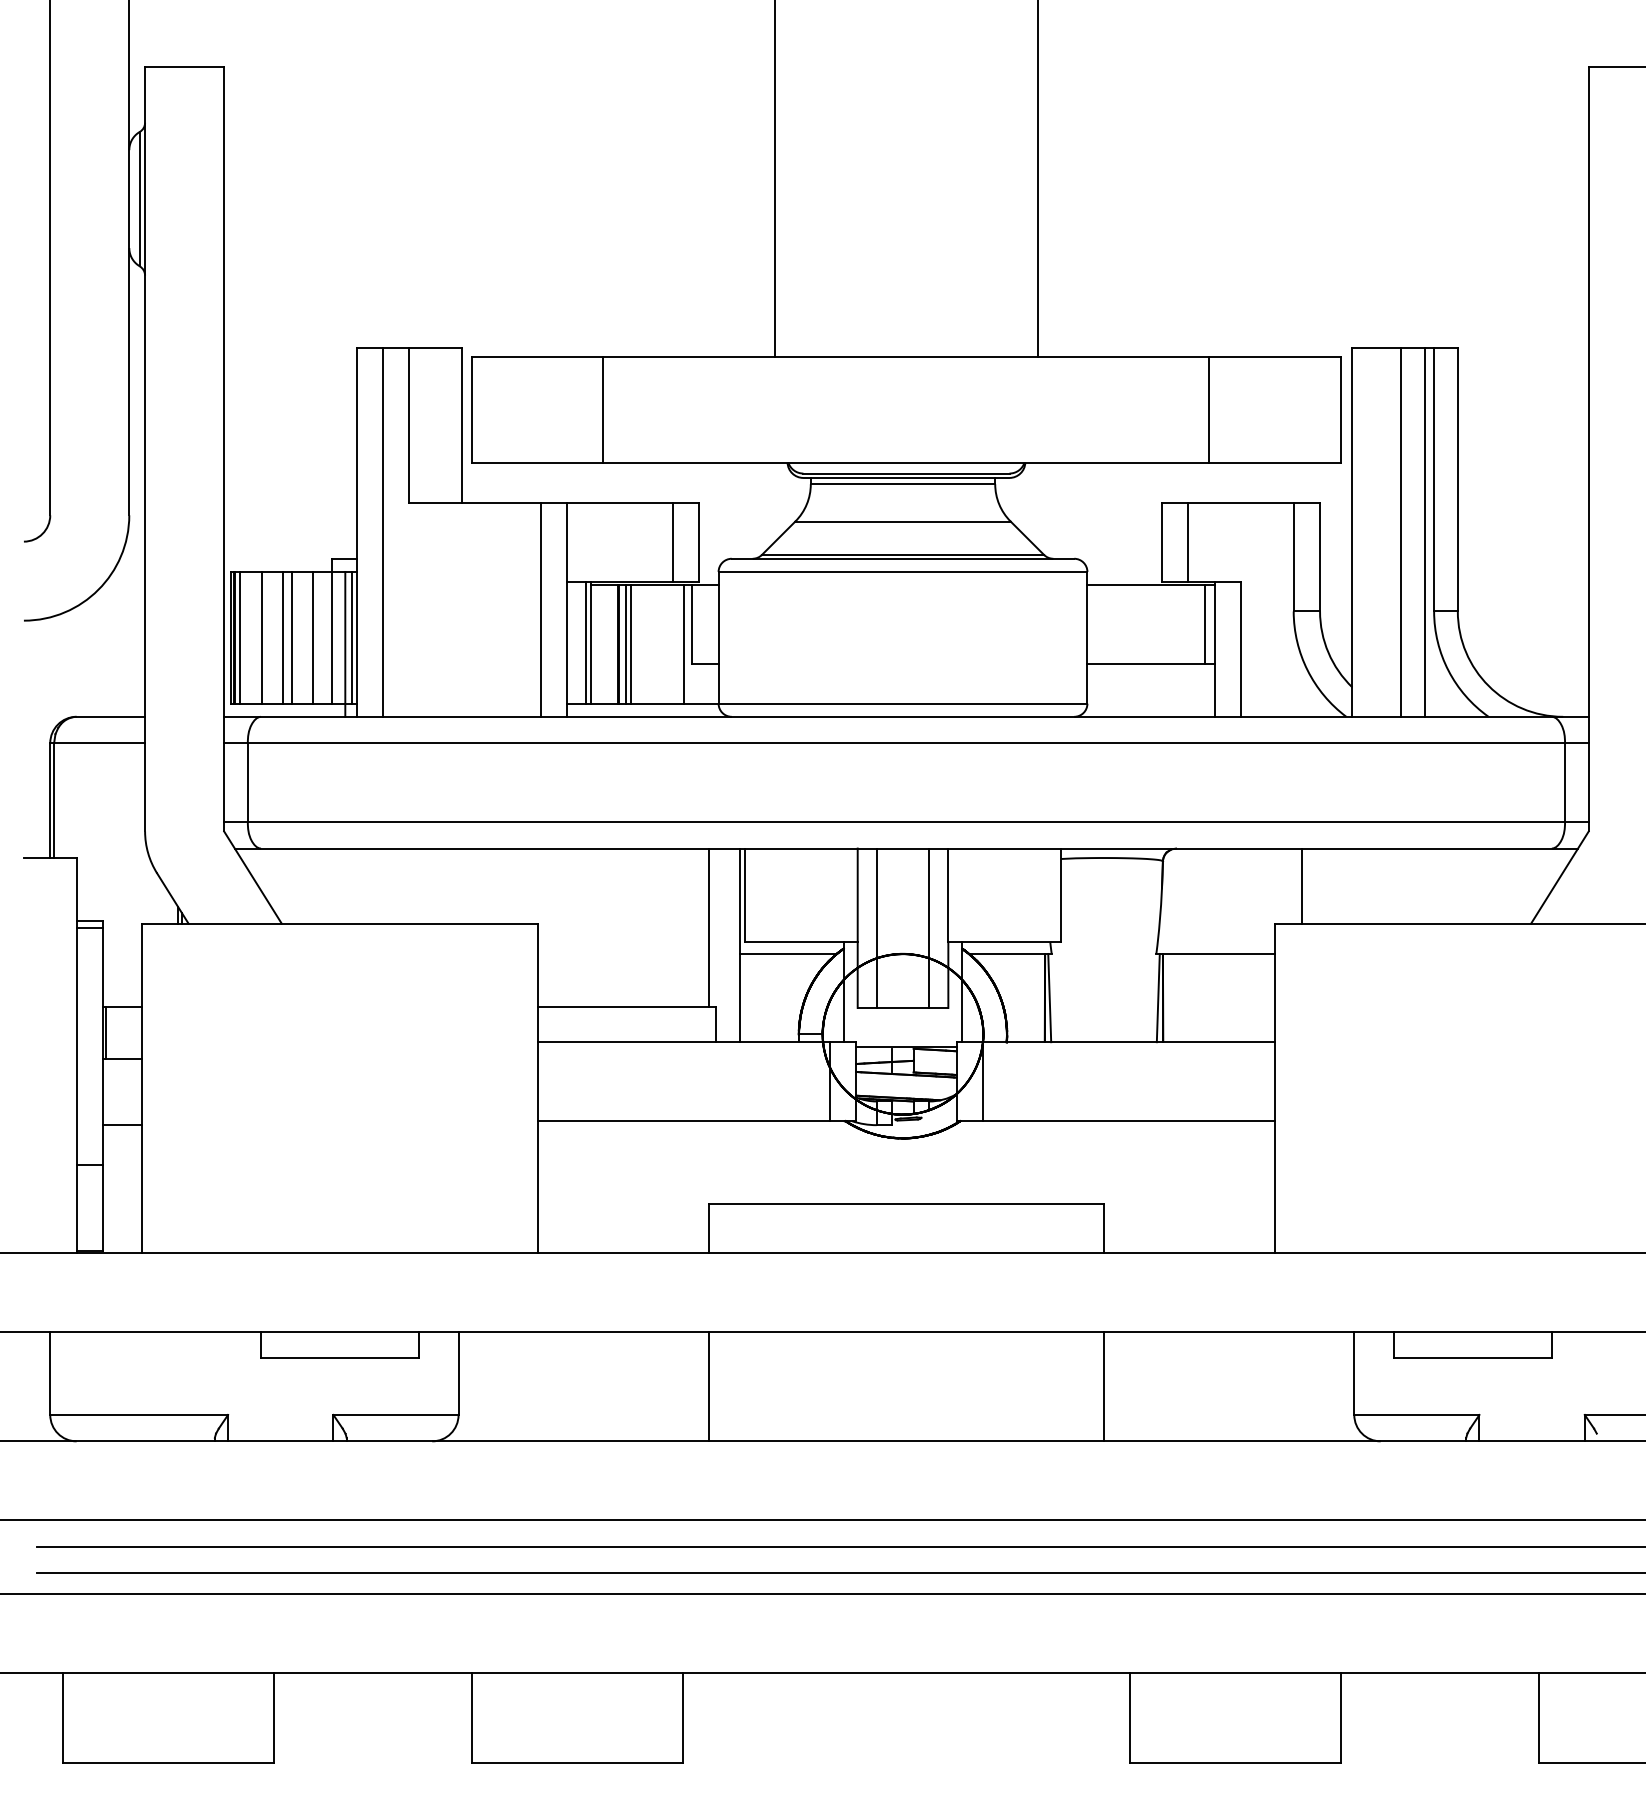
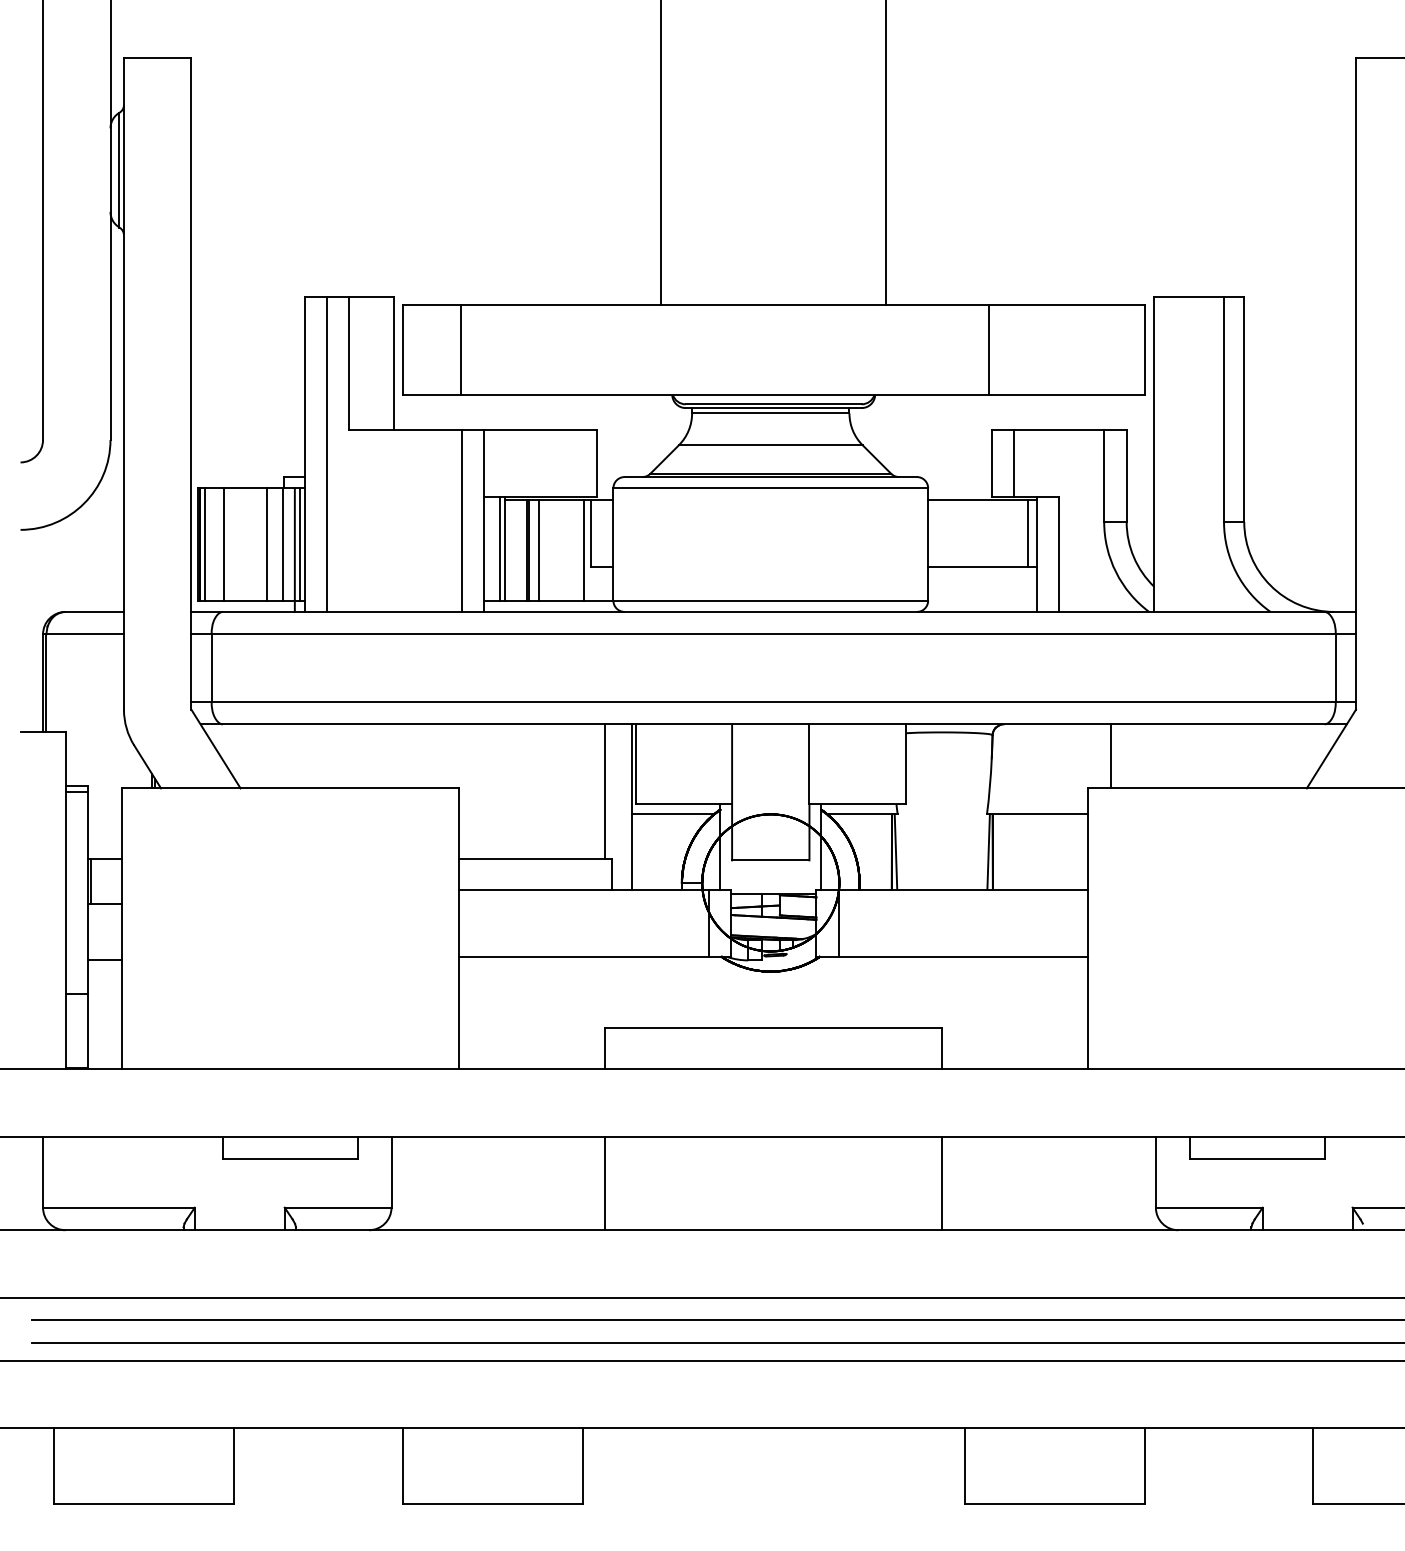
line: (603, 409) -> (461, 349), moved
line: (1209, 409) -> (989, 349), moved
line: (1401, 532) -> (1196, 454), removed
line: (1424, 532) -> (1215, 454), removed
line: (673, 542) -> (574, 463), removed
line: (282, 637) -> (241, 544), removed
line: (292, 637) -> (249, 544), removed
line: (626, 643) -> (534, 549), removed
line: (876, 928) -> (748, 792), removed
line: (928, 928) -> (792, 792), removed

